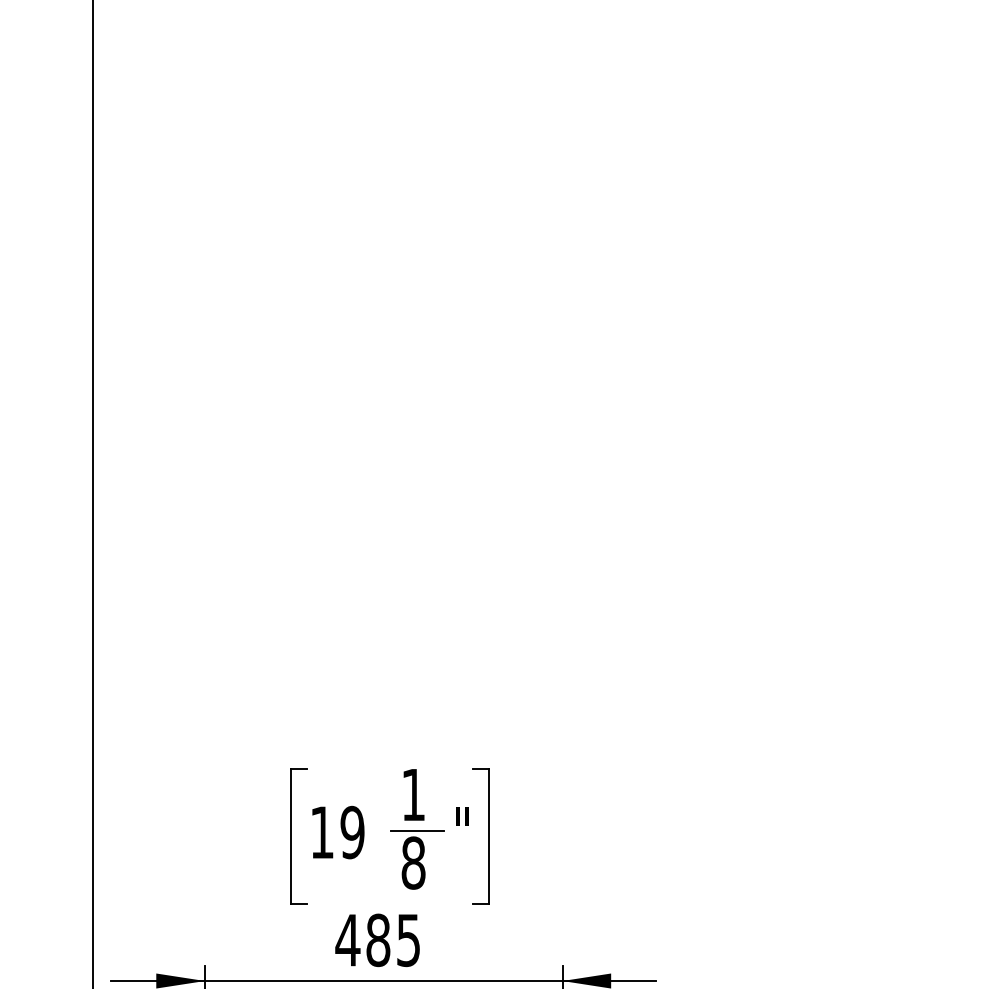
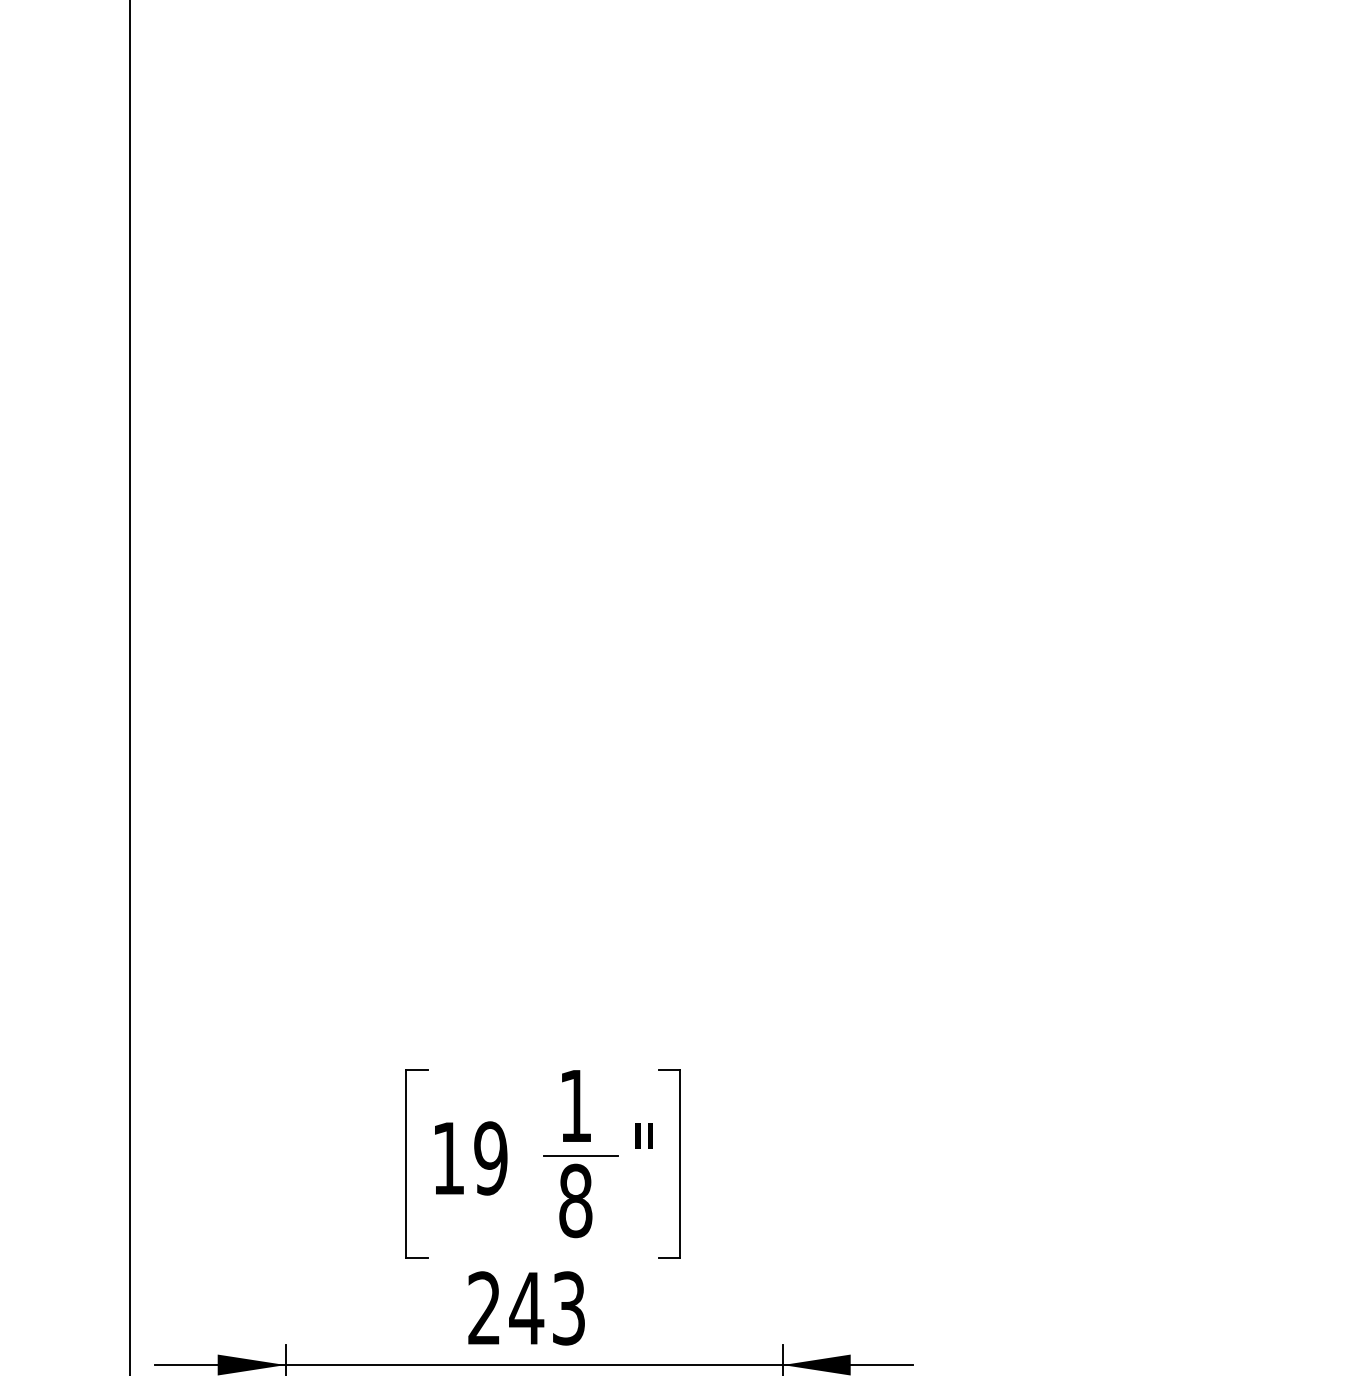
text: (377, 940) -> (525, 1308), 485 -> 243

